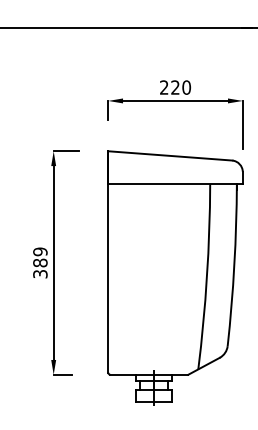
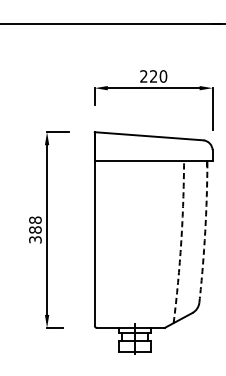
text: (40, 251) -> (35, 219), 389 -> 388
arc: (234, 265) -> (205, 232), solid -> dashed
arc: (206, 276) -> (180, 241), solid -> dashed

